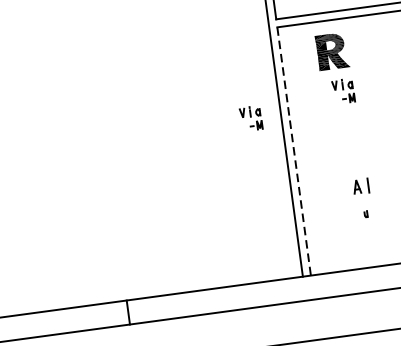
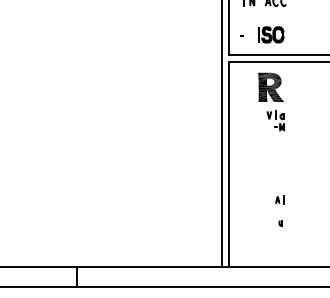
part: (250, 118) -> (197, 132), removed
line: (294, 151) -> (229, 164), dashed -> solid
part: (360, 185) -> (279, 199), size x0.62

